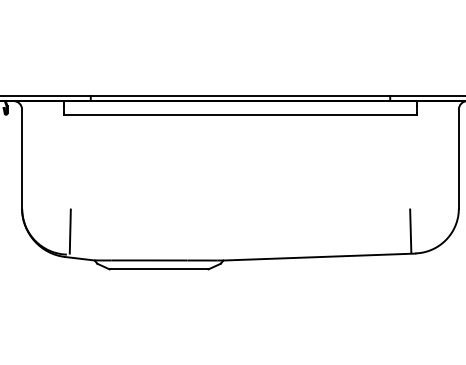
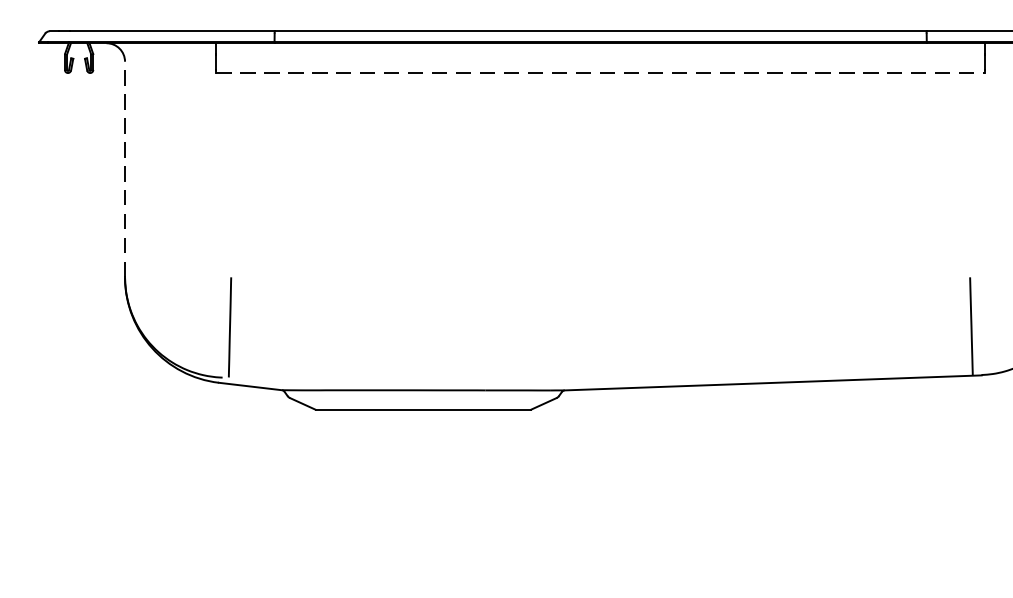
line: (240, 114) -> (600, 72), solid -> dashed
line: (22, 158) -> (125, 168), solid -> dashed

